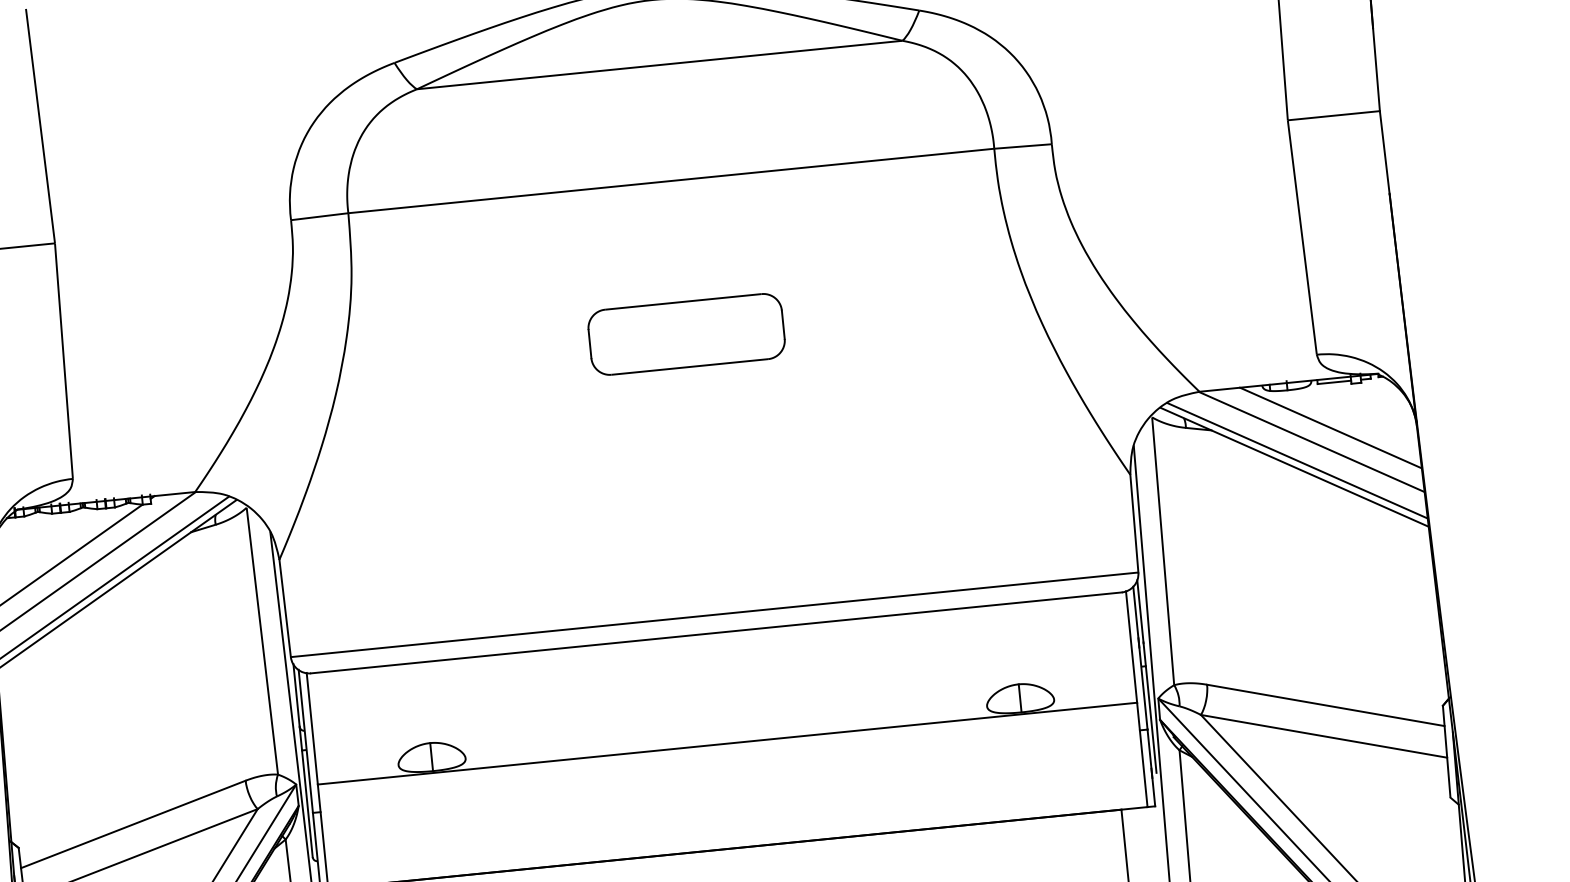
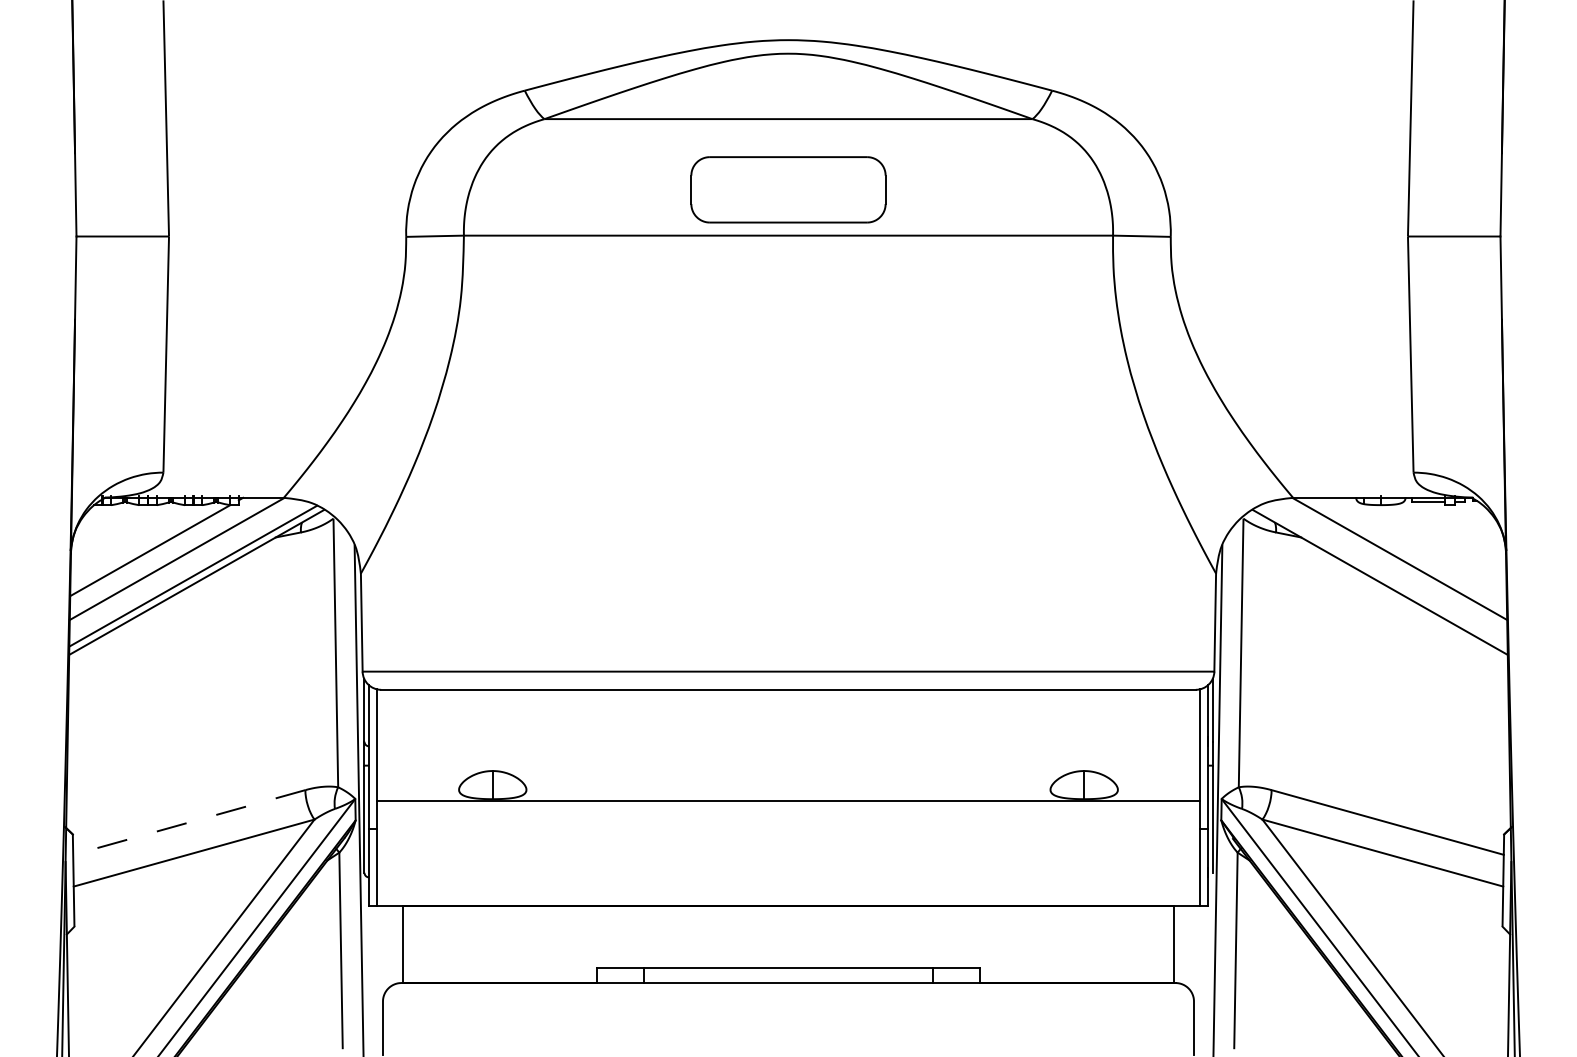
part: (686, 334) -> (788, 189), moved
line: (1330, 427) -> (1419, 546), removed
line: (1297, 460) -> (1383, 575), removed
line: (133, 824) -> (189, 822), solid -> dashed

